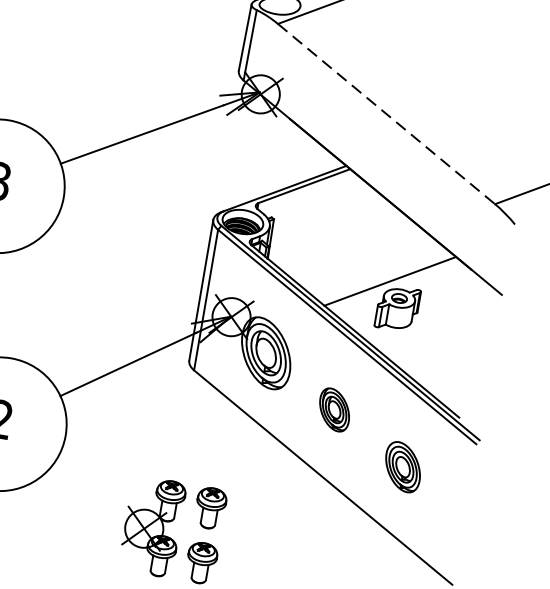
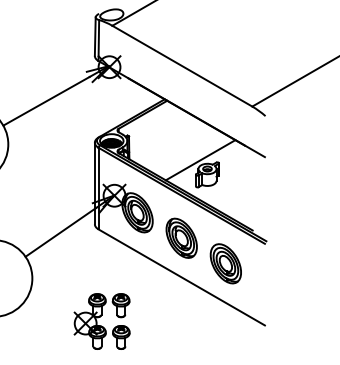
line: (386, 114) -> (182, 66), dashed -> solid
part: (334, 408) -> (181, 237), size x1.67
part: (402, 466) -> (225, 263), size x1.43

